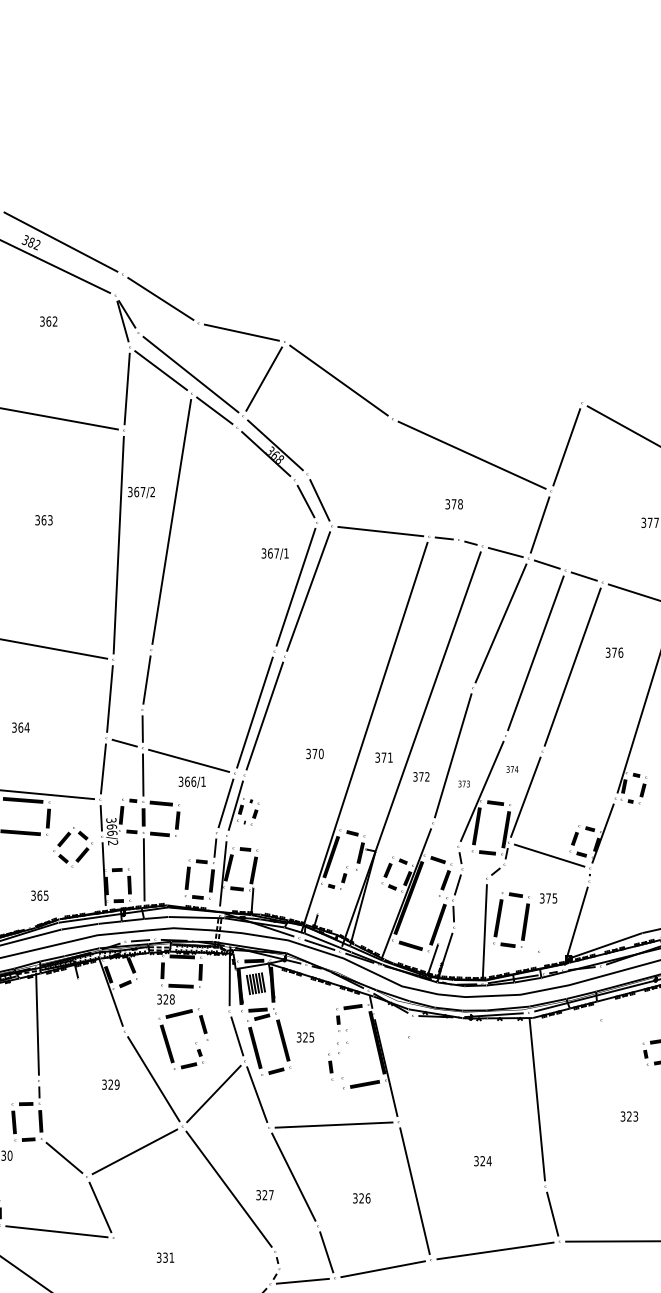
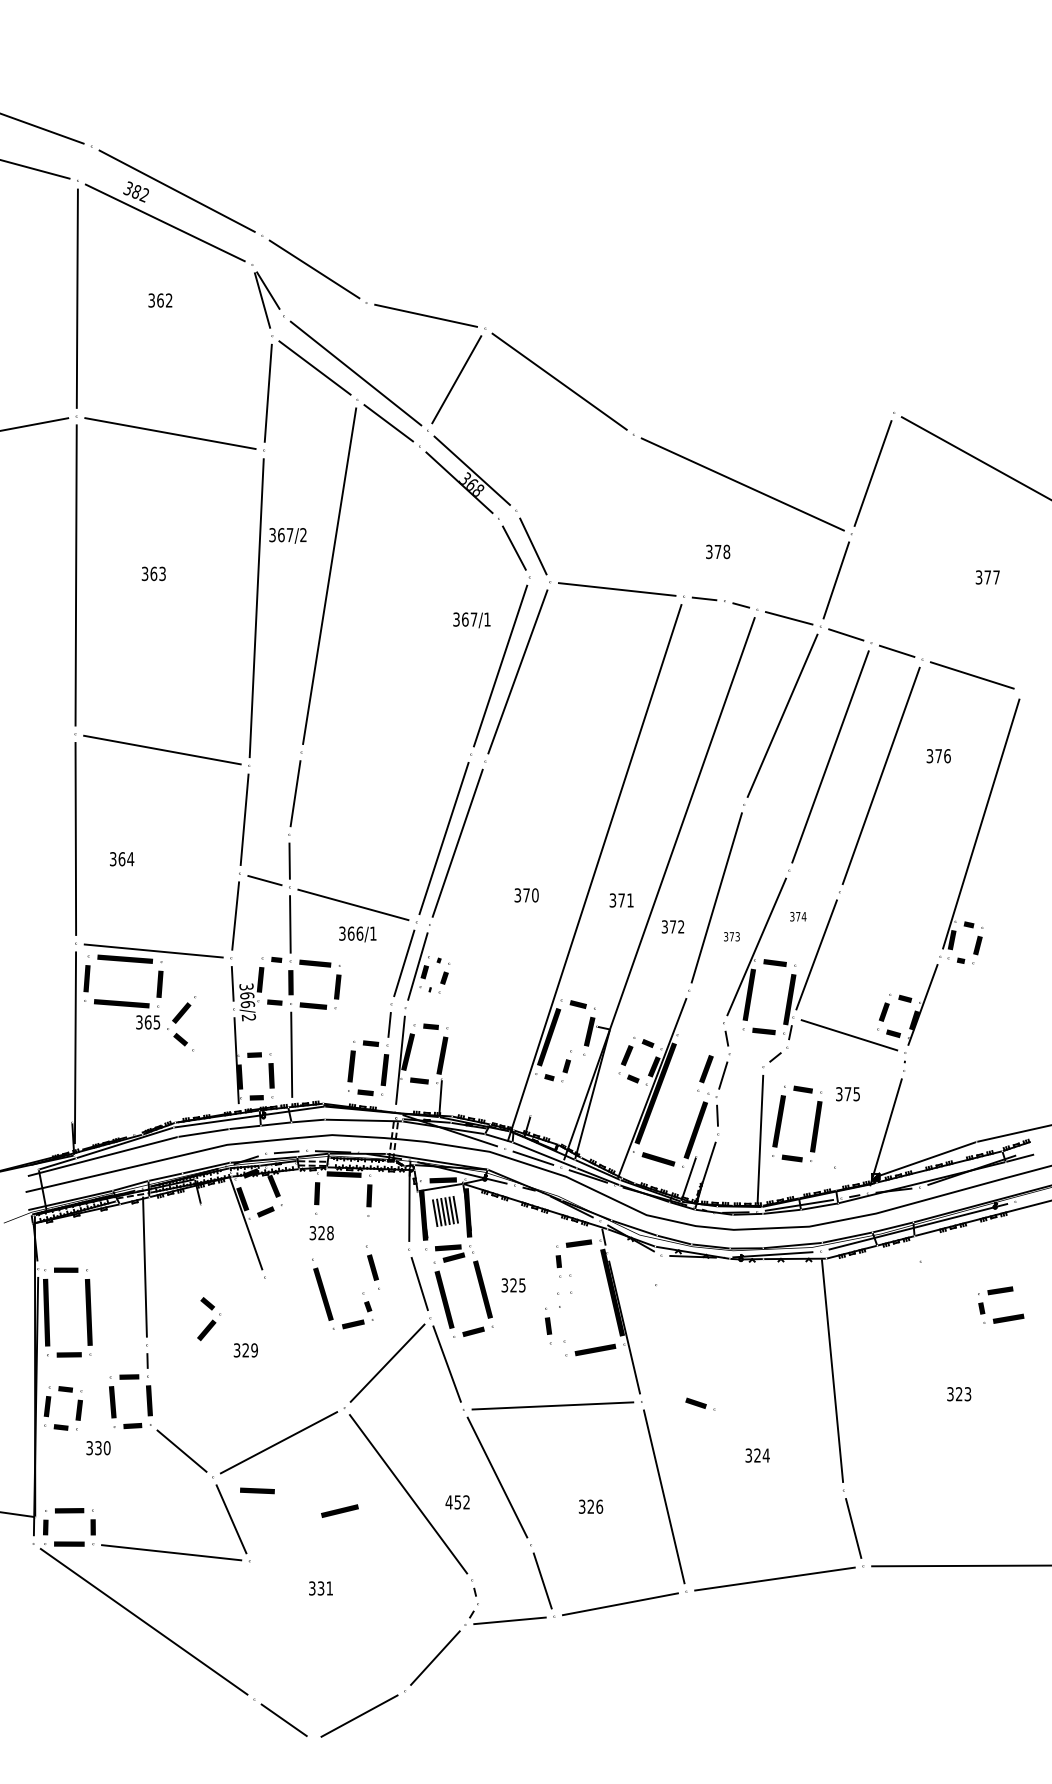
part: (83, 847) -> (208, 1319), moved
part: (441, 860) -> (700, 1403), moved
text: (40, 895) -> (148, 1022), moved
line: (181, 985) -> (257, 1490), moved
line: (178, 1013) -> (339, 1510), moved
line: (153, 1078) -> (304, 1342), removed
text: (264, 1195) -> (457, 1502), 327 -> 452

